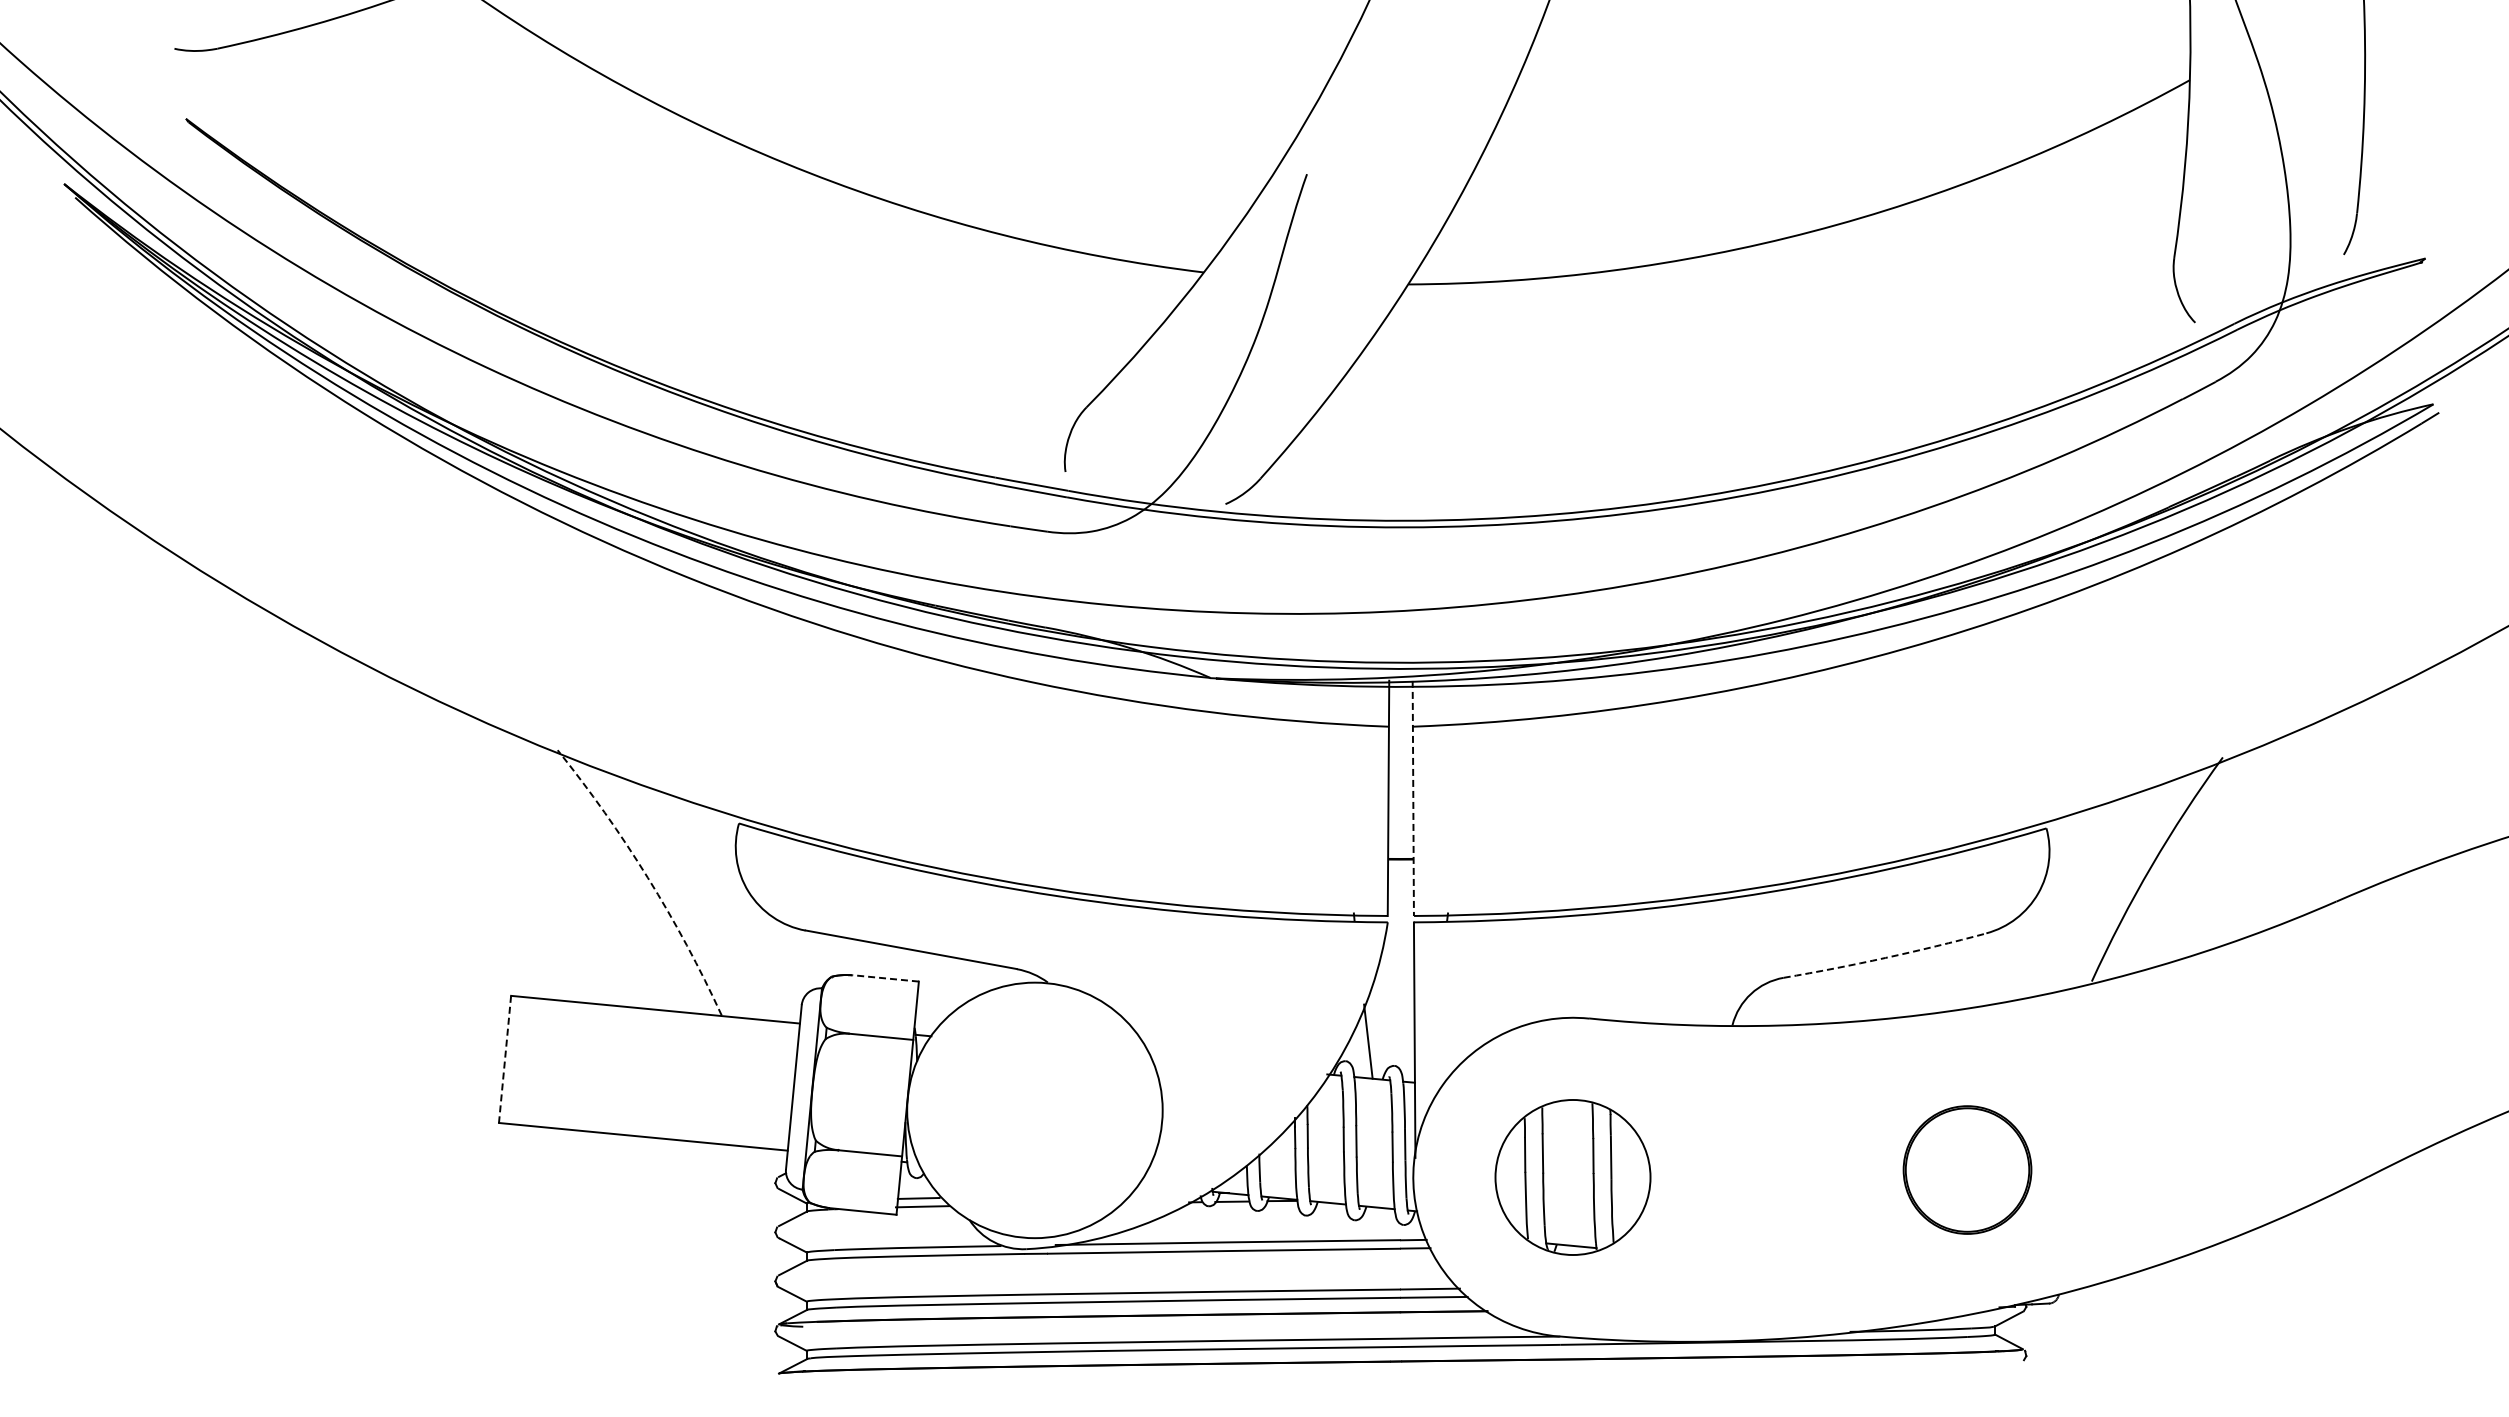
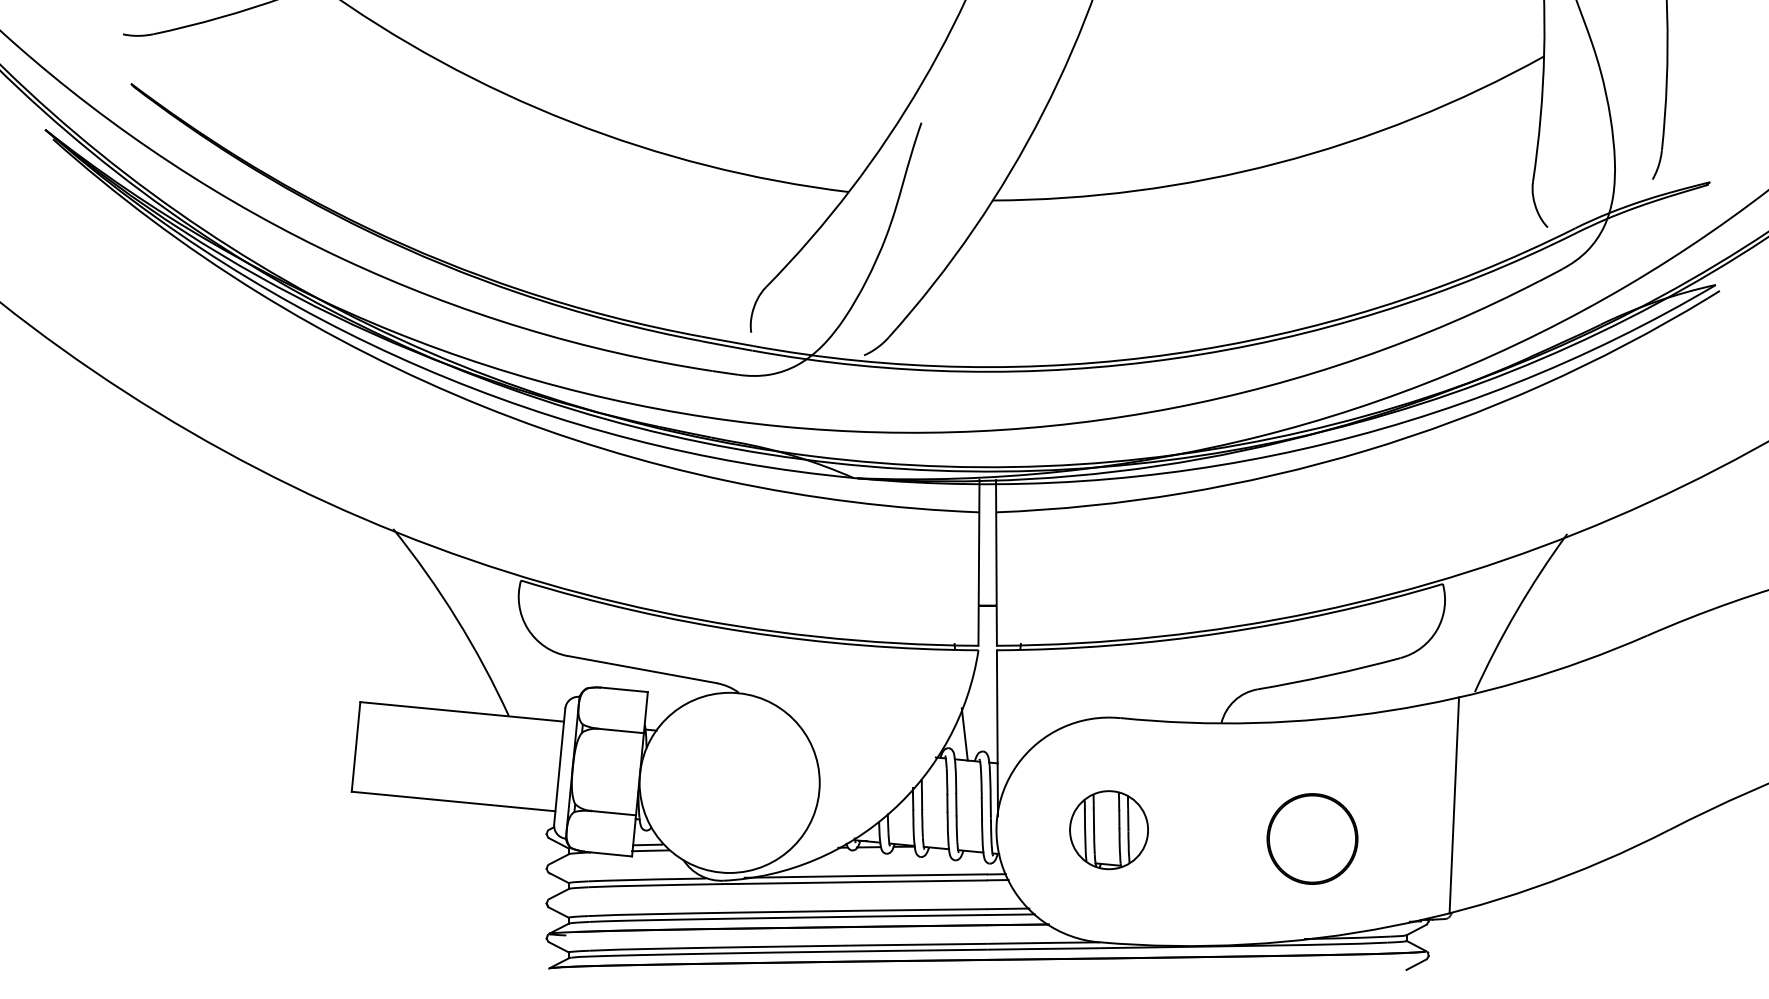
line: (1413, 798) -> (996, 562), dashed -> solid
arc: (647, 877) -> (456, 618), dashed -> solid
arc: (1885, 957) -> (1329, 675), dashed -> solid
line: (885, 978) -> (624, 689), dashed -> solid
line: (505, 1059) -> (356, 746), dashed -> solid
line: (2062, 1142) -> (1454, 805), added
part: (1967, 1169) -> (1312, 838), moved
part: (1572, 1177) -> (1108, 830), size x0.71
line: (2008, 1368) -> (1416, 964), added

